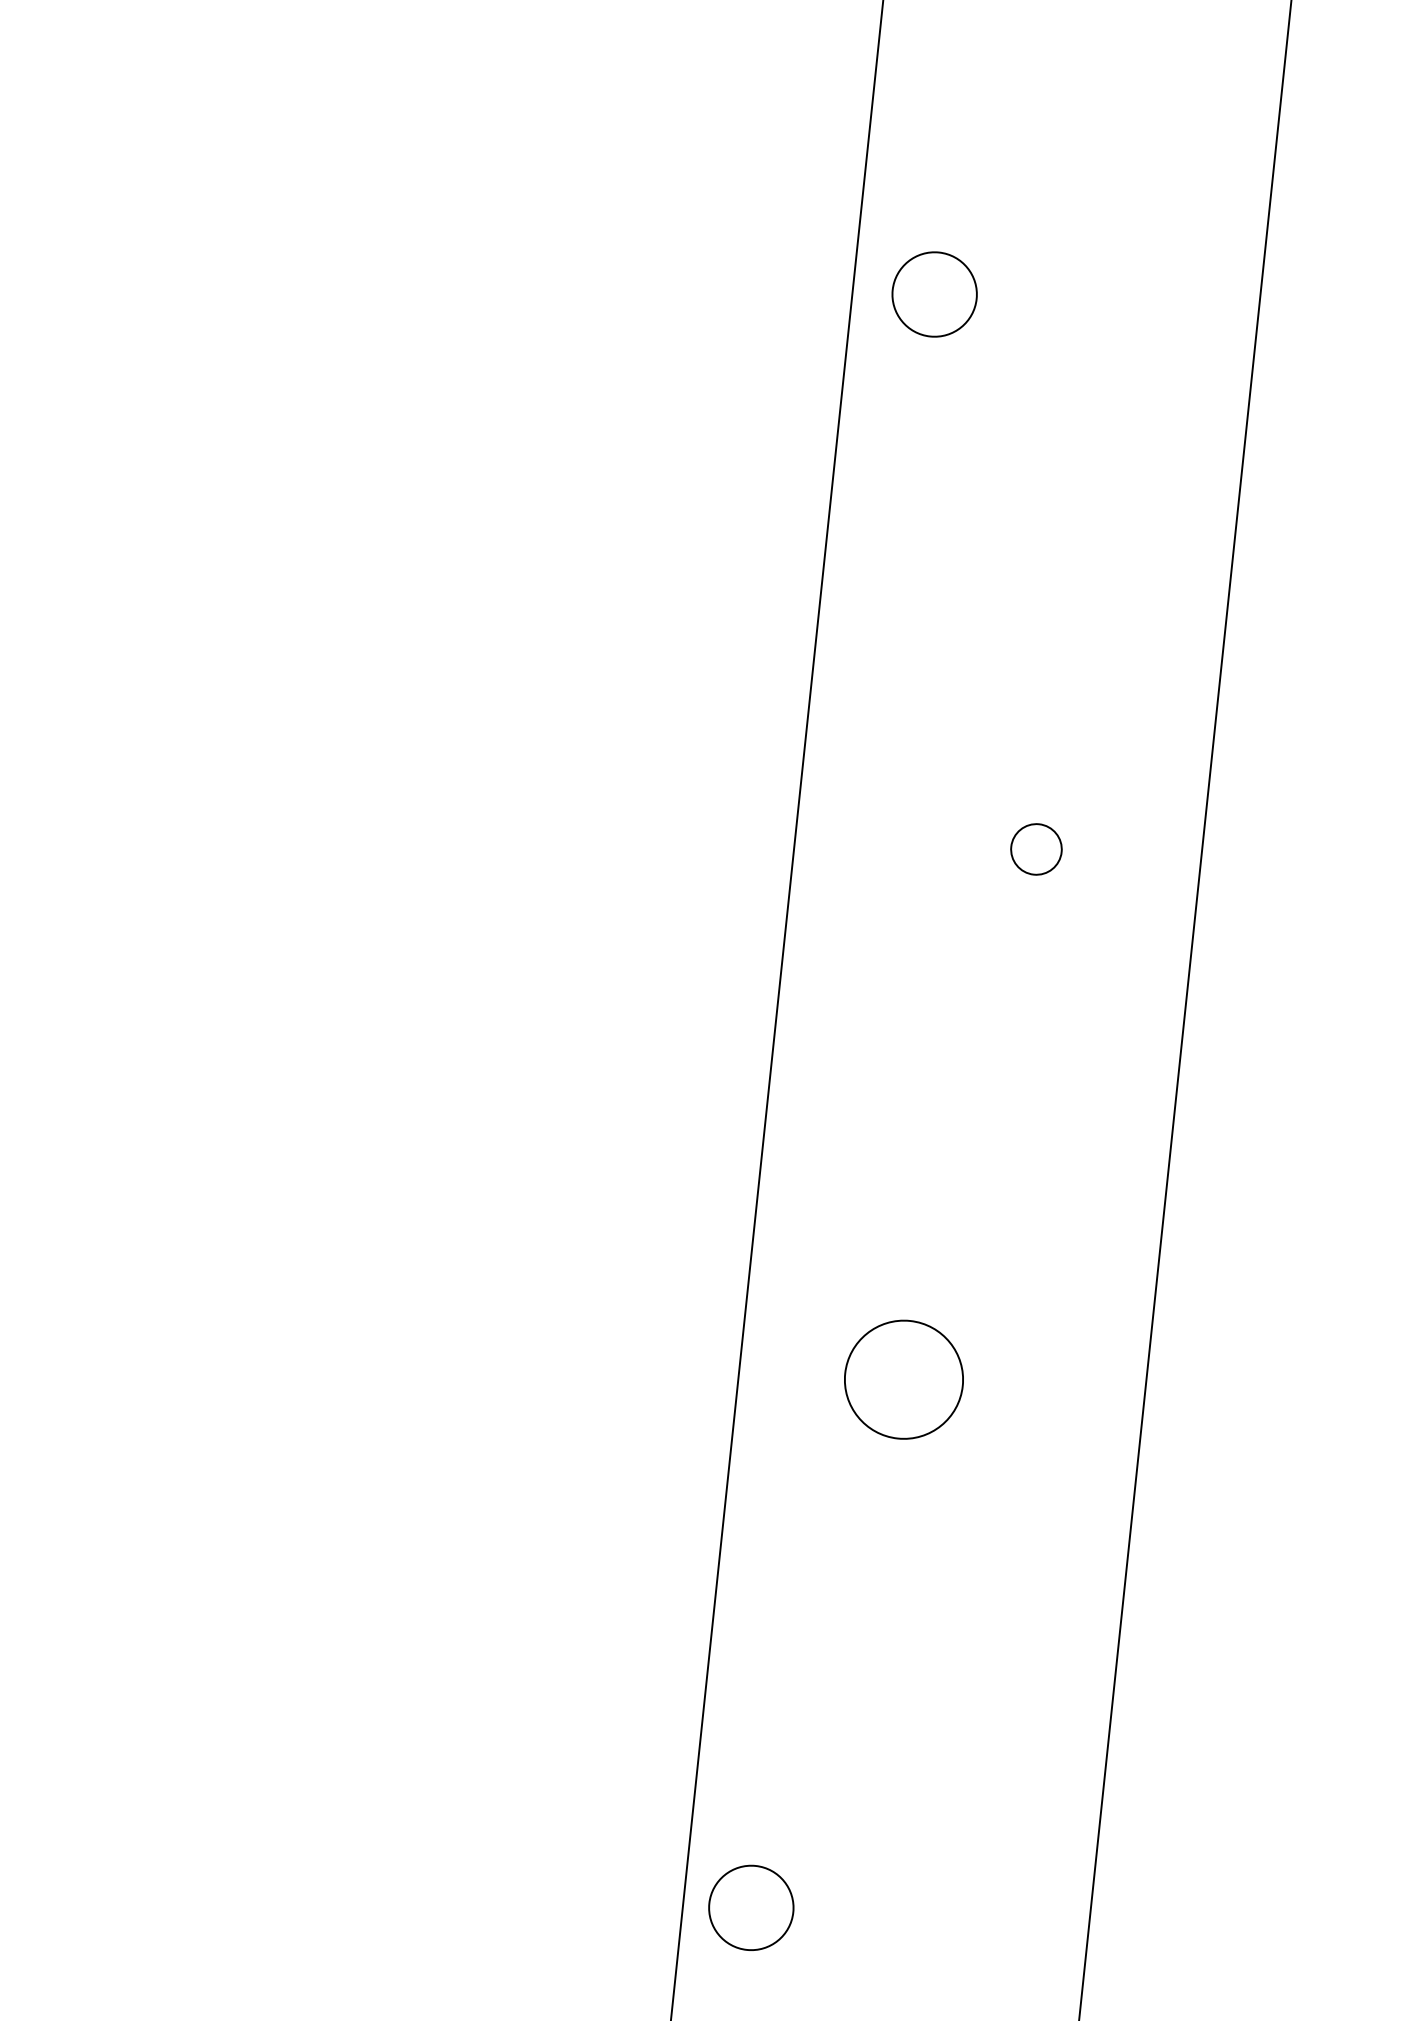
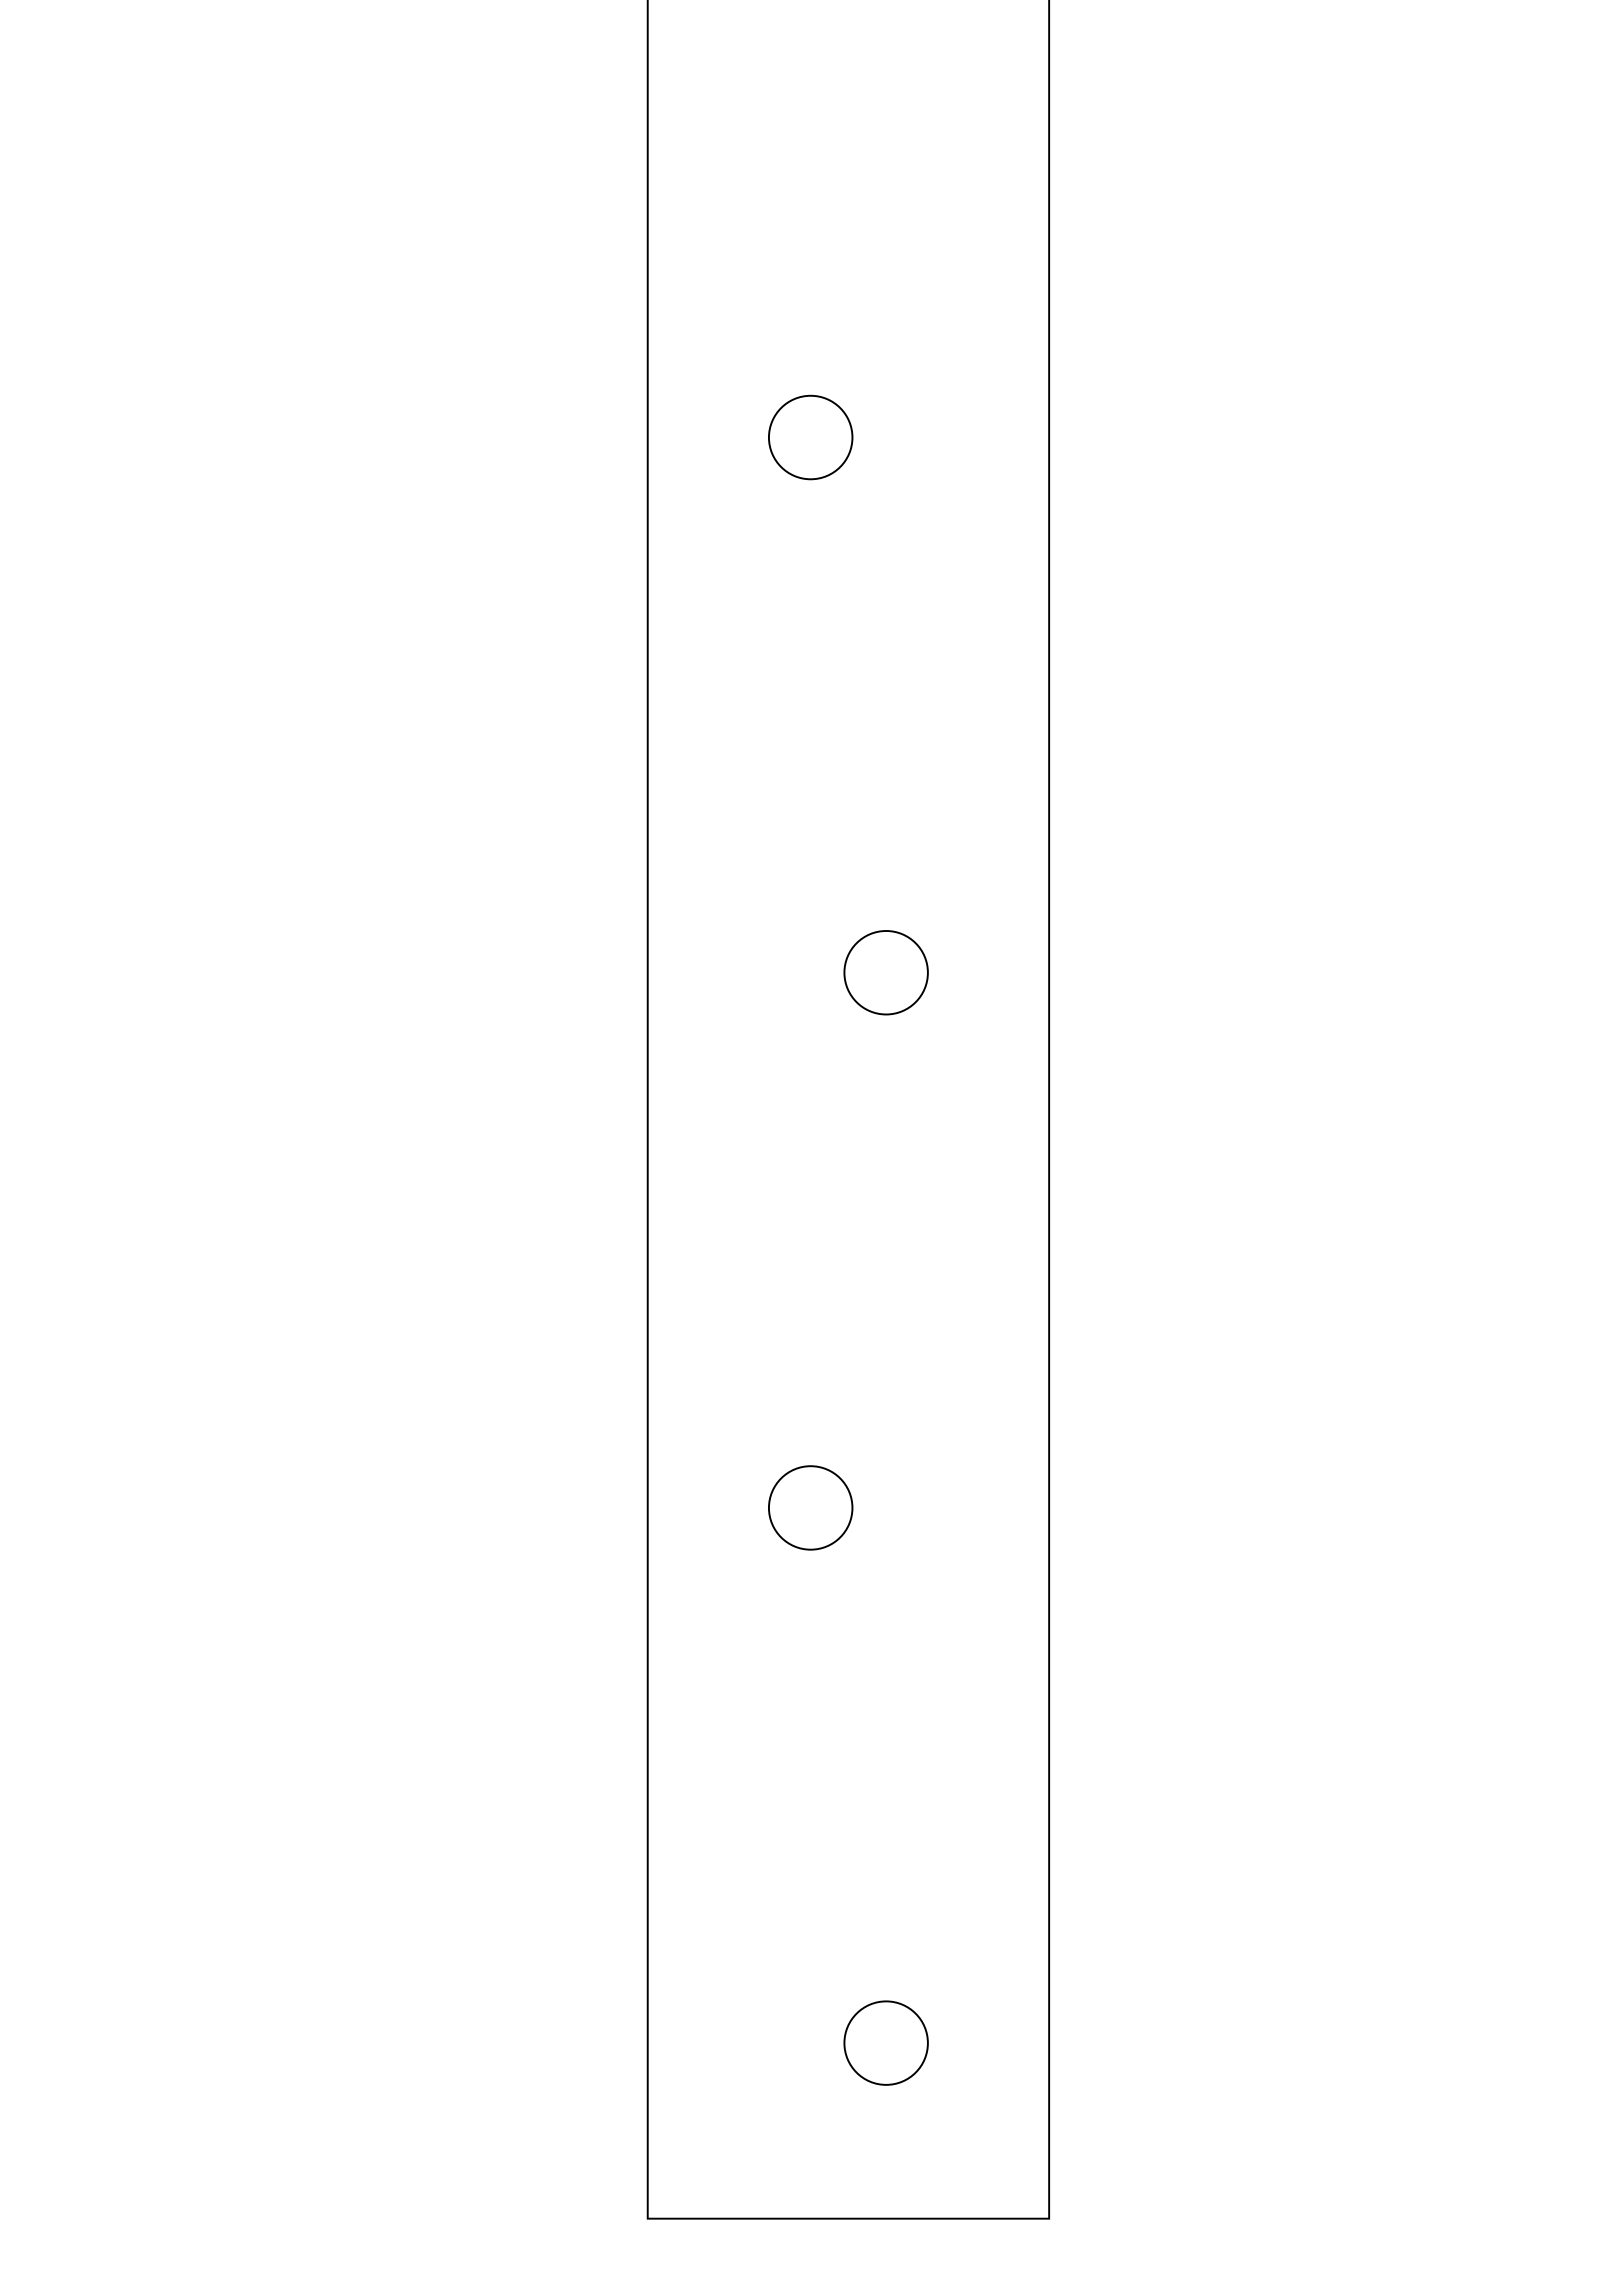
circle: (934, 294) -> (810, 437), moved
circle: (1035, 849) -> (885, 972), size x1.67
circle: (903, 1379) -> (810, 1507), size x0.71
circle: (750, 1907) -> (885, 2042), moved

